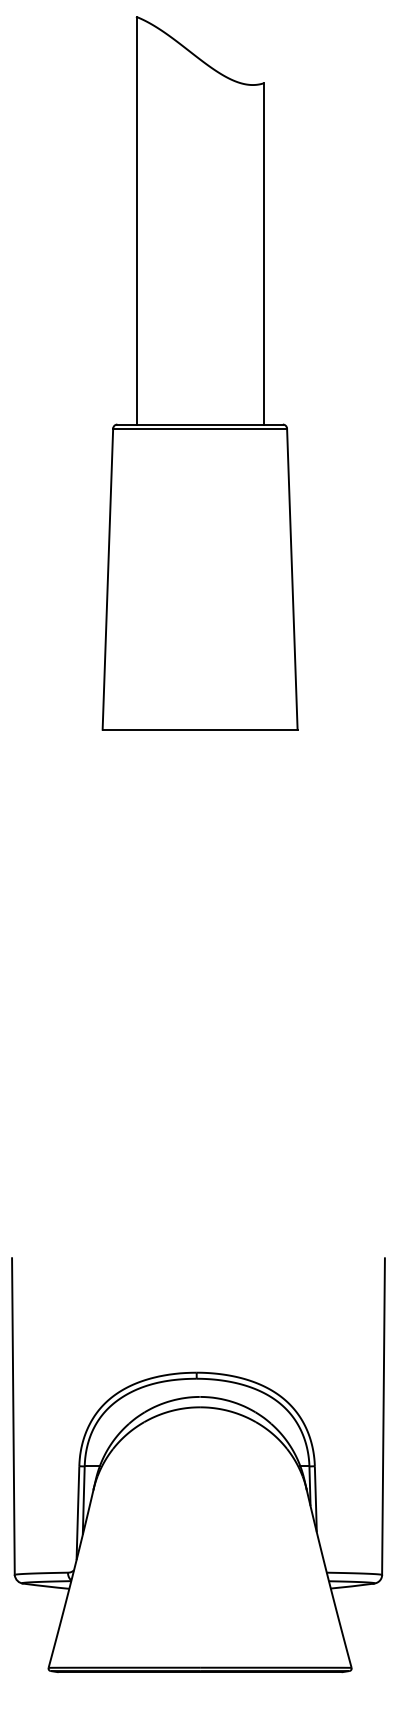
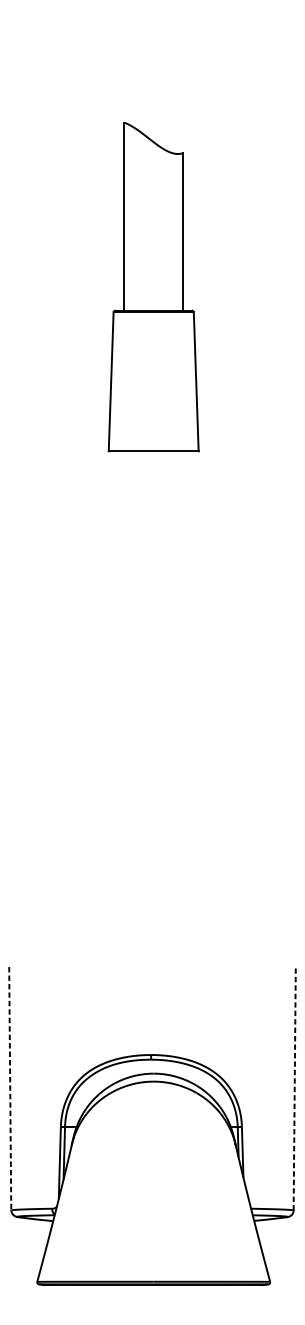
part: (199, 373) -> (153, 287), size x0.6
line: (383, 1416) -> (294, 1088), solid -> dashed
line: (13, 1417) -> (10, 1089), solid -> dashed

